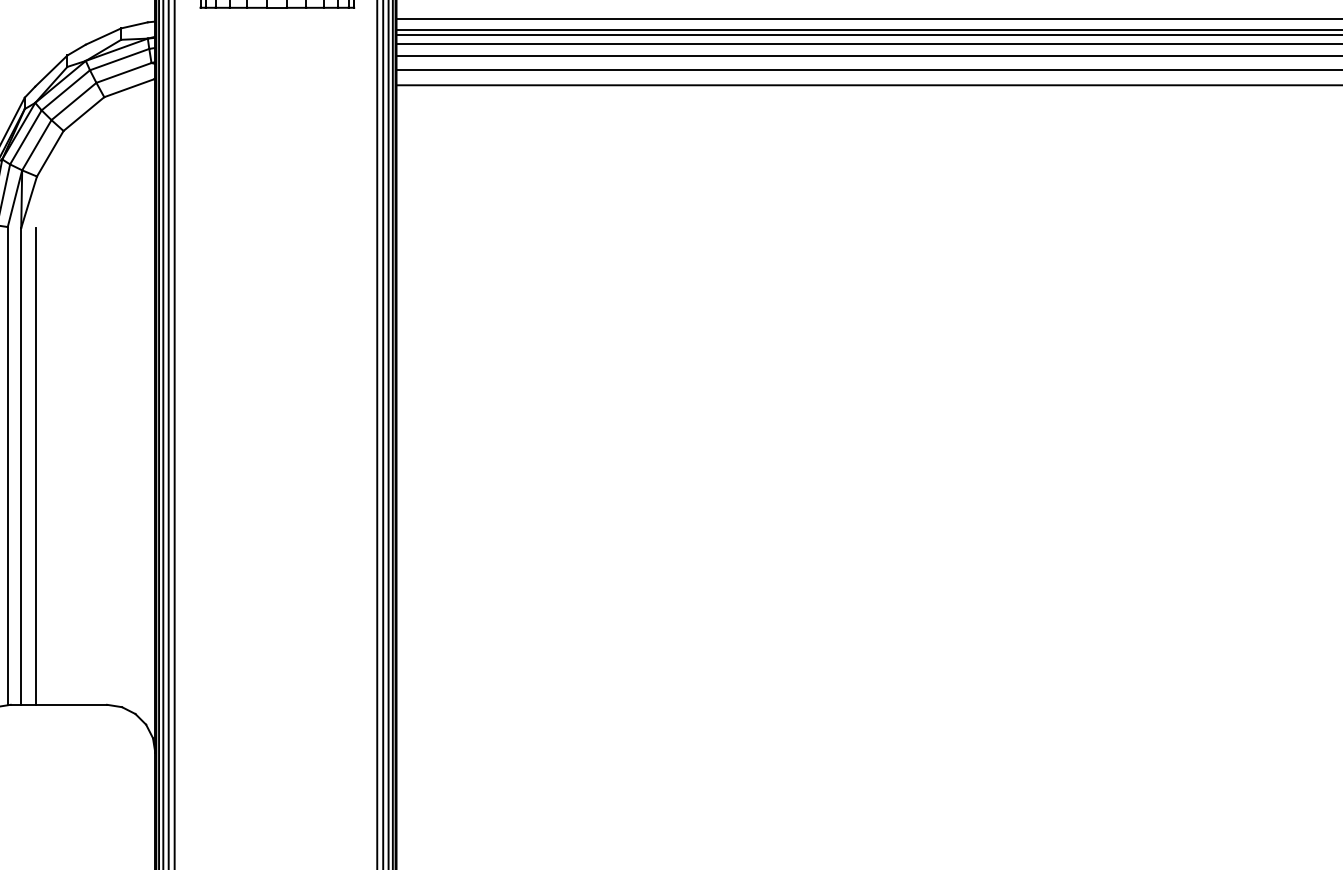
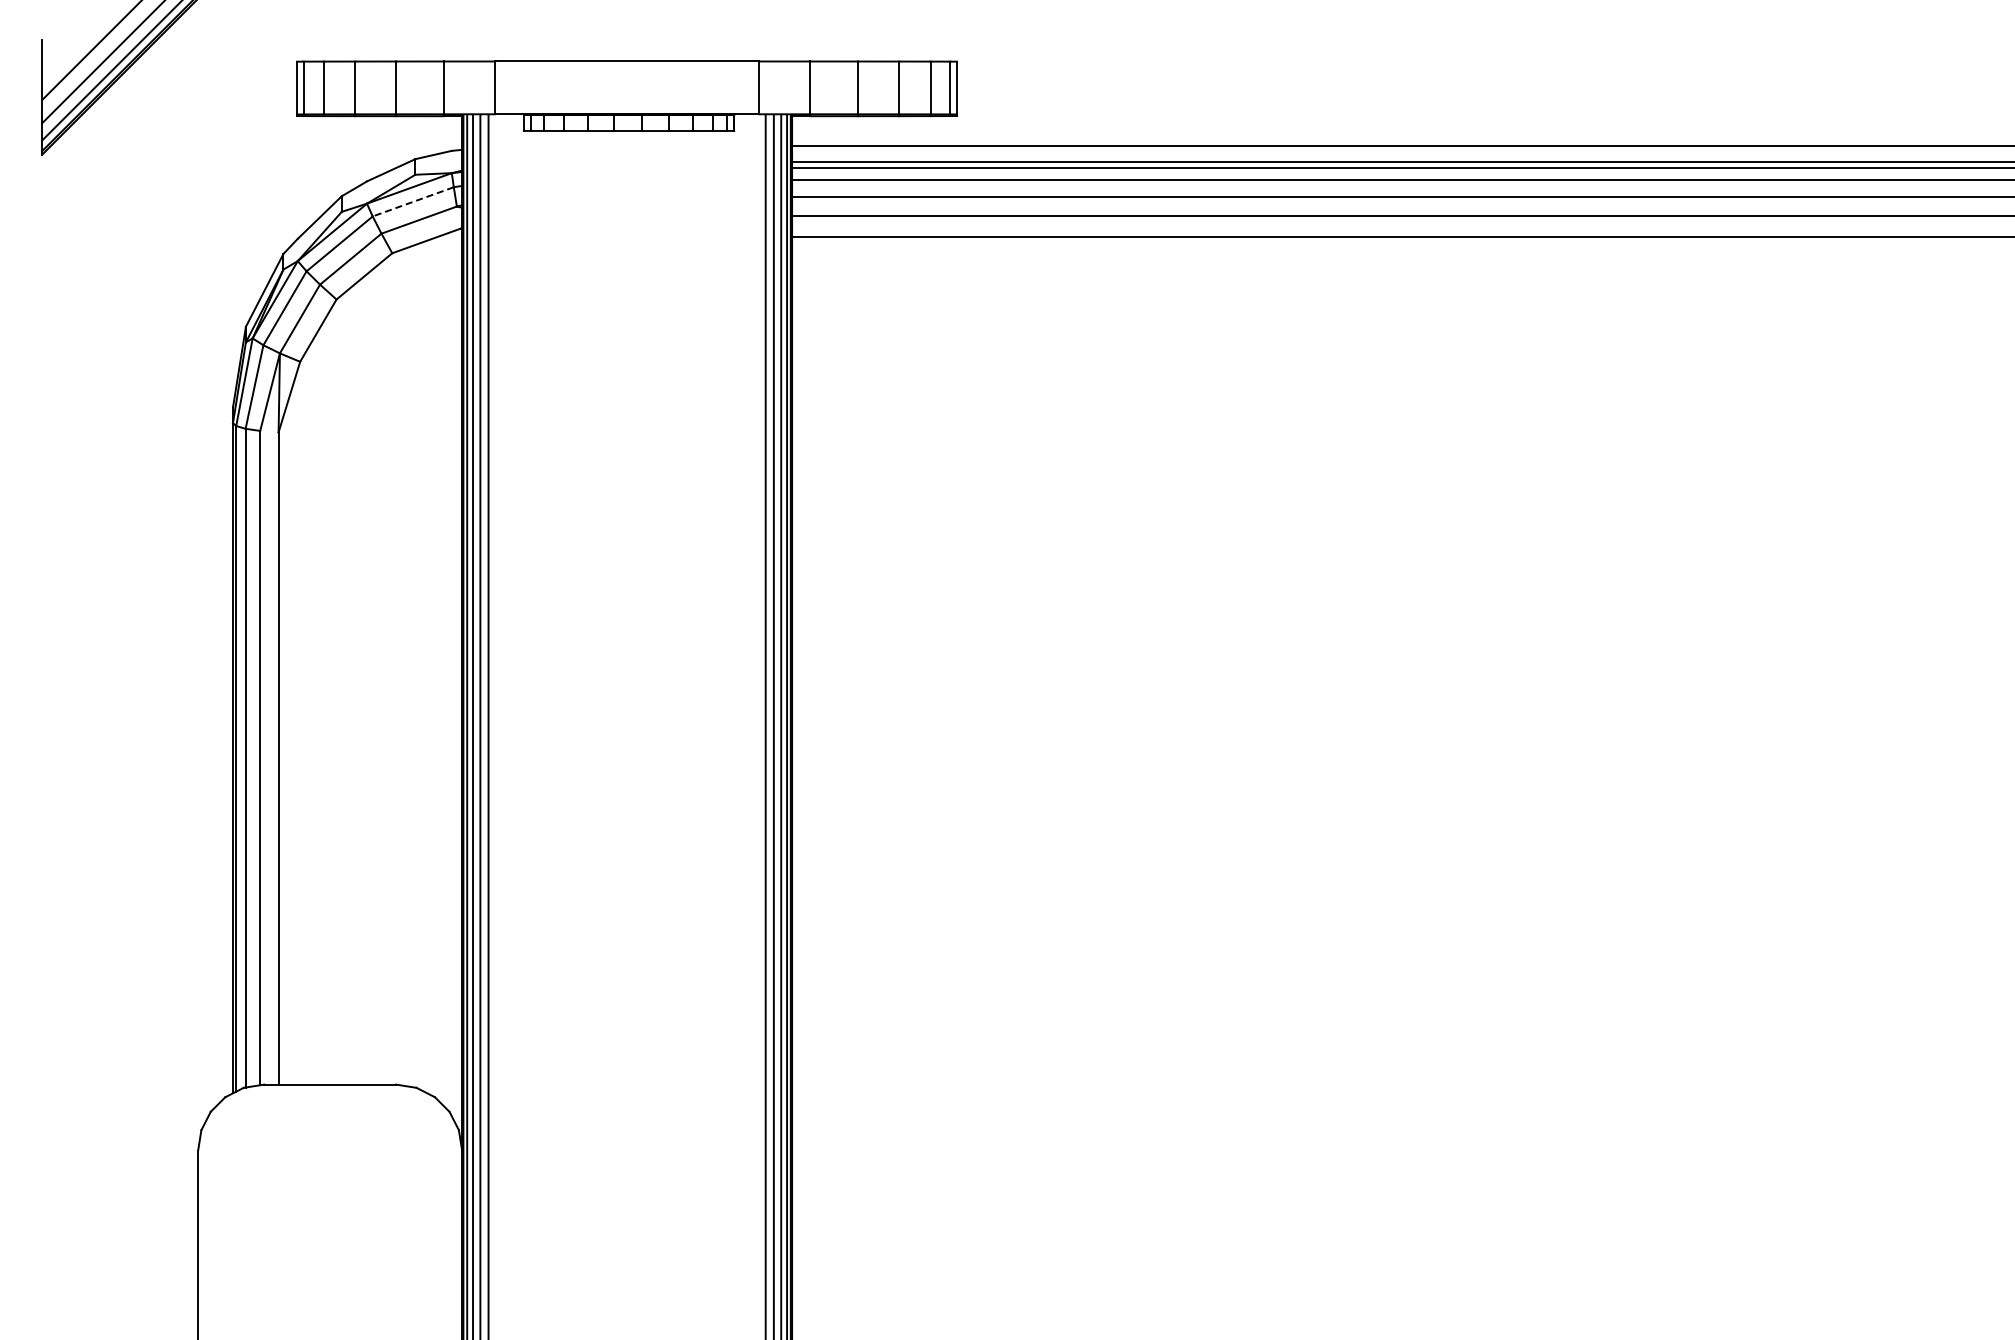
line: (119, 60) -> (412, 202), solid -> dashed
line: (36, 466) -> (299, 758), removed

